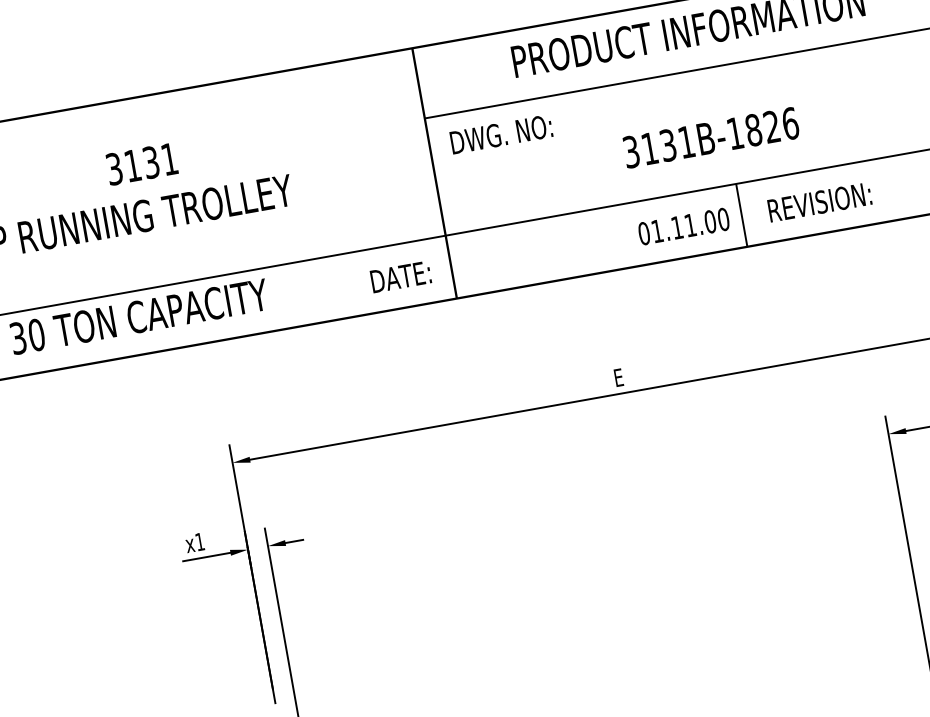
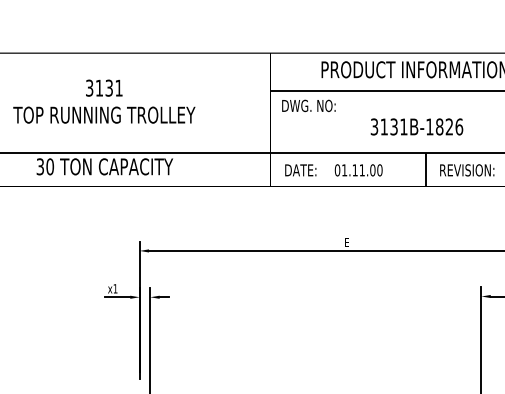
text: (142, 162) -> (104, 87), moved
text: (683, 226) -> (358, 170), moved
text: (400, 277) -> (300, 170), moved

